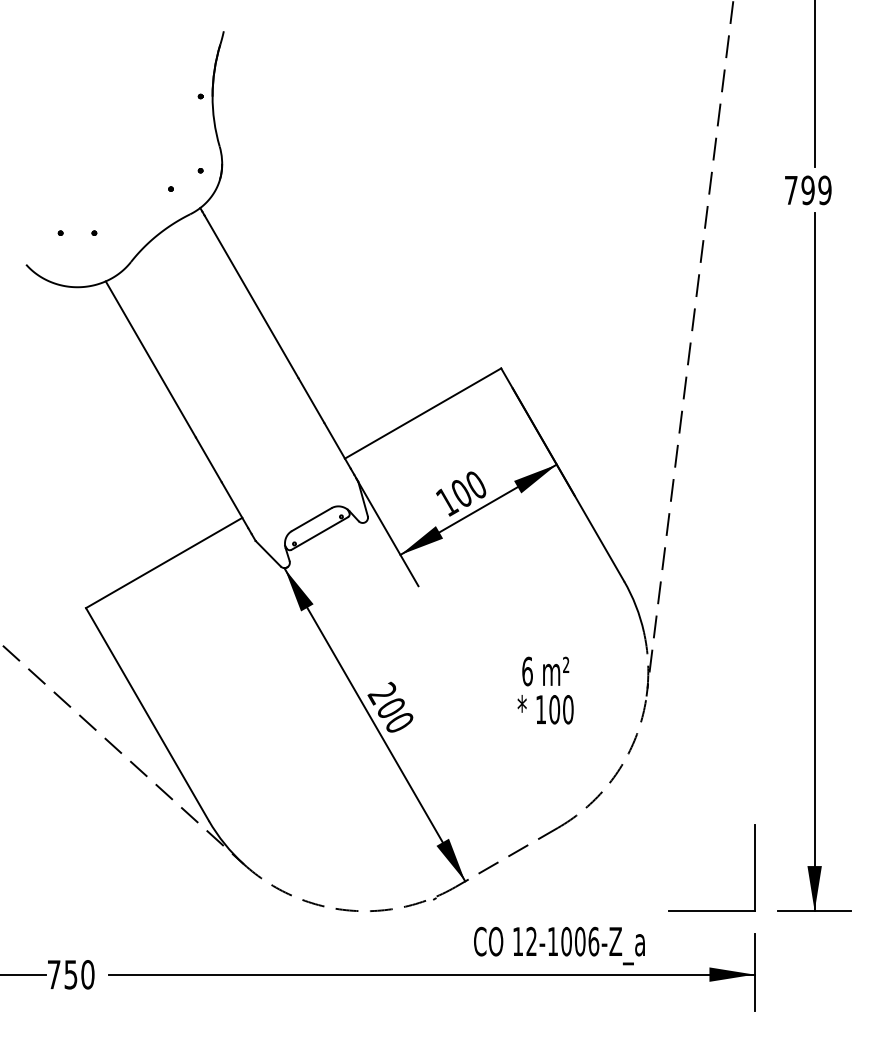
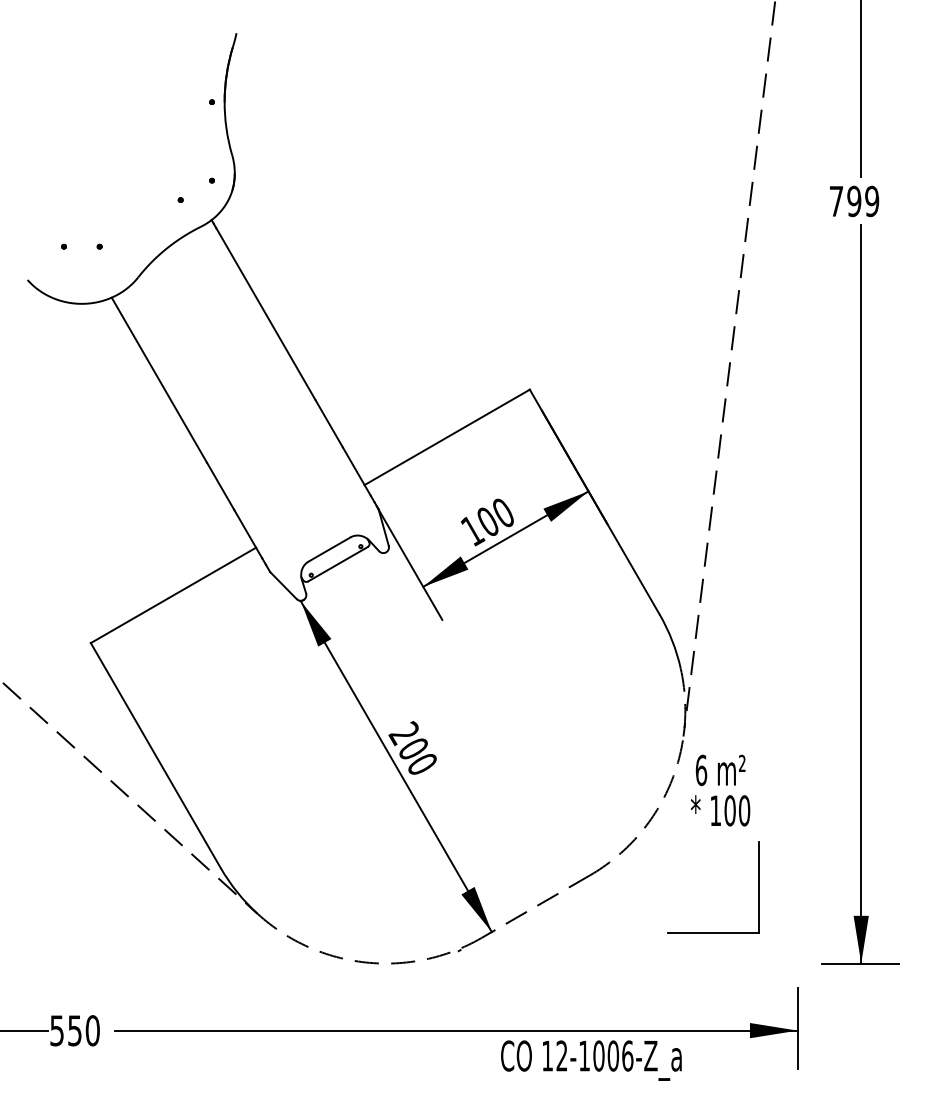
text: (545, 690) -> (720, 790), moved
part: (754, 867) -> (758, 886), moved
text: (559, 945) -> (591, 1060), moved
text: (53, 974) -> (56, 1030), 750 -> 550

